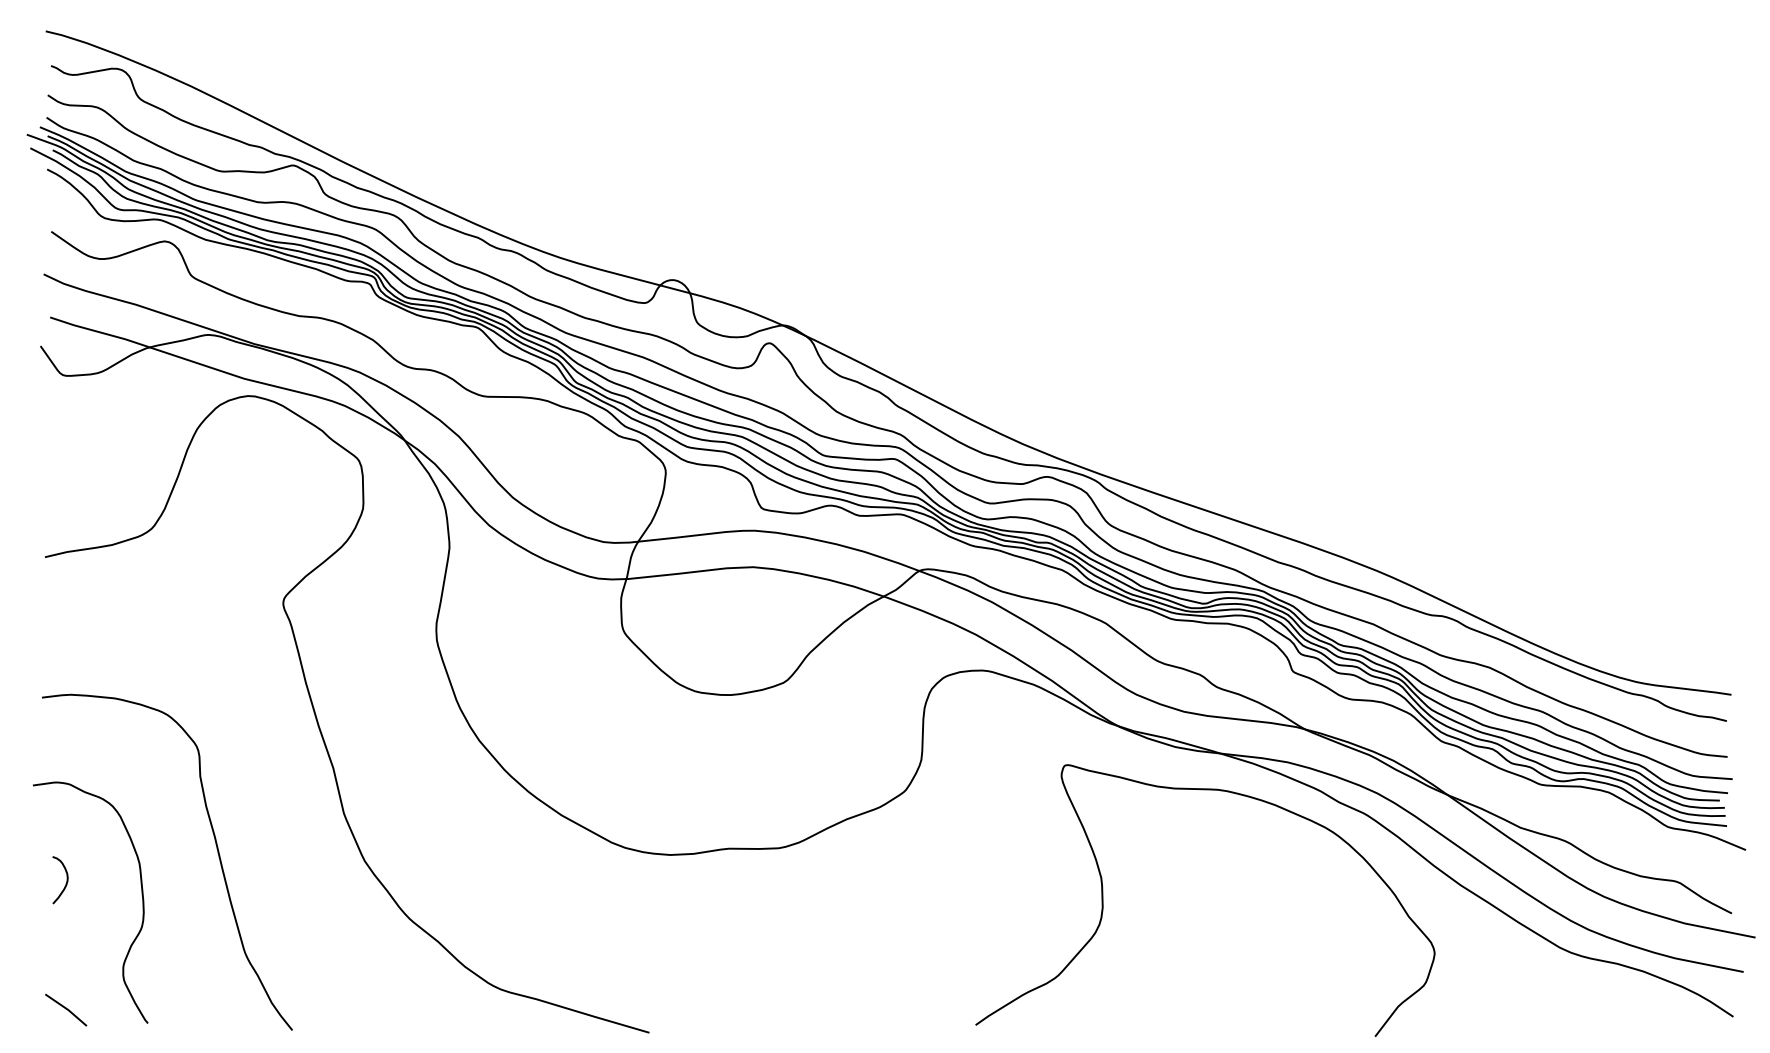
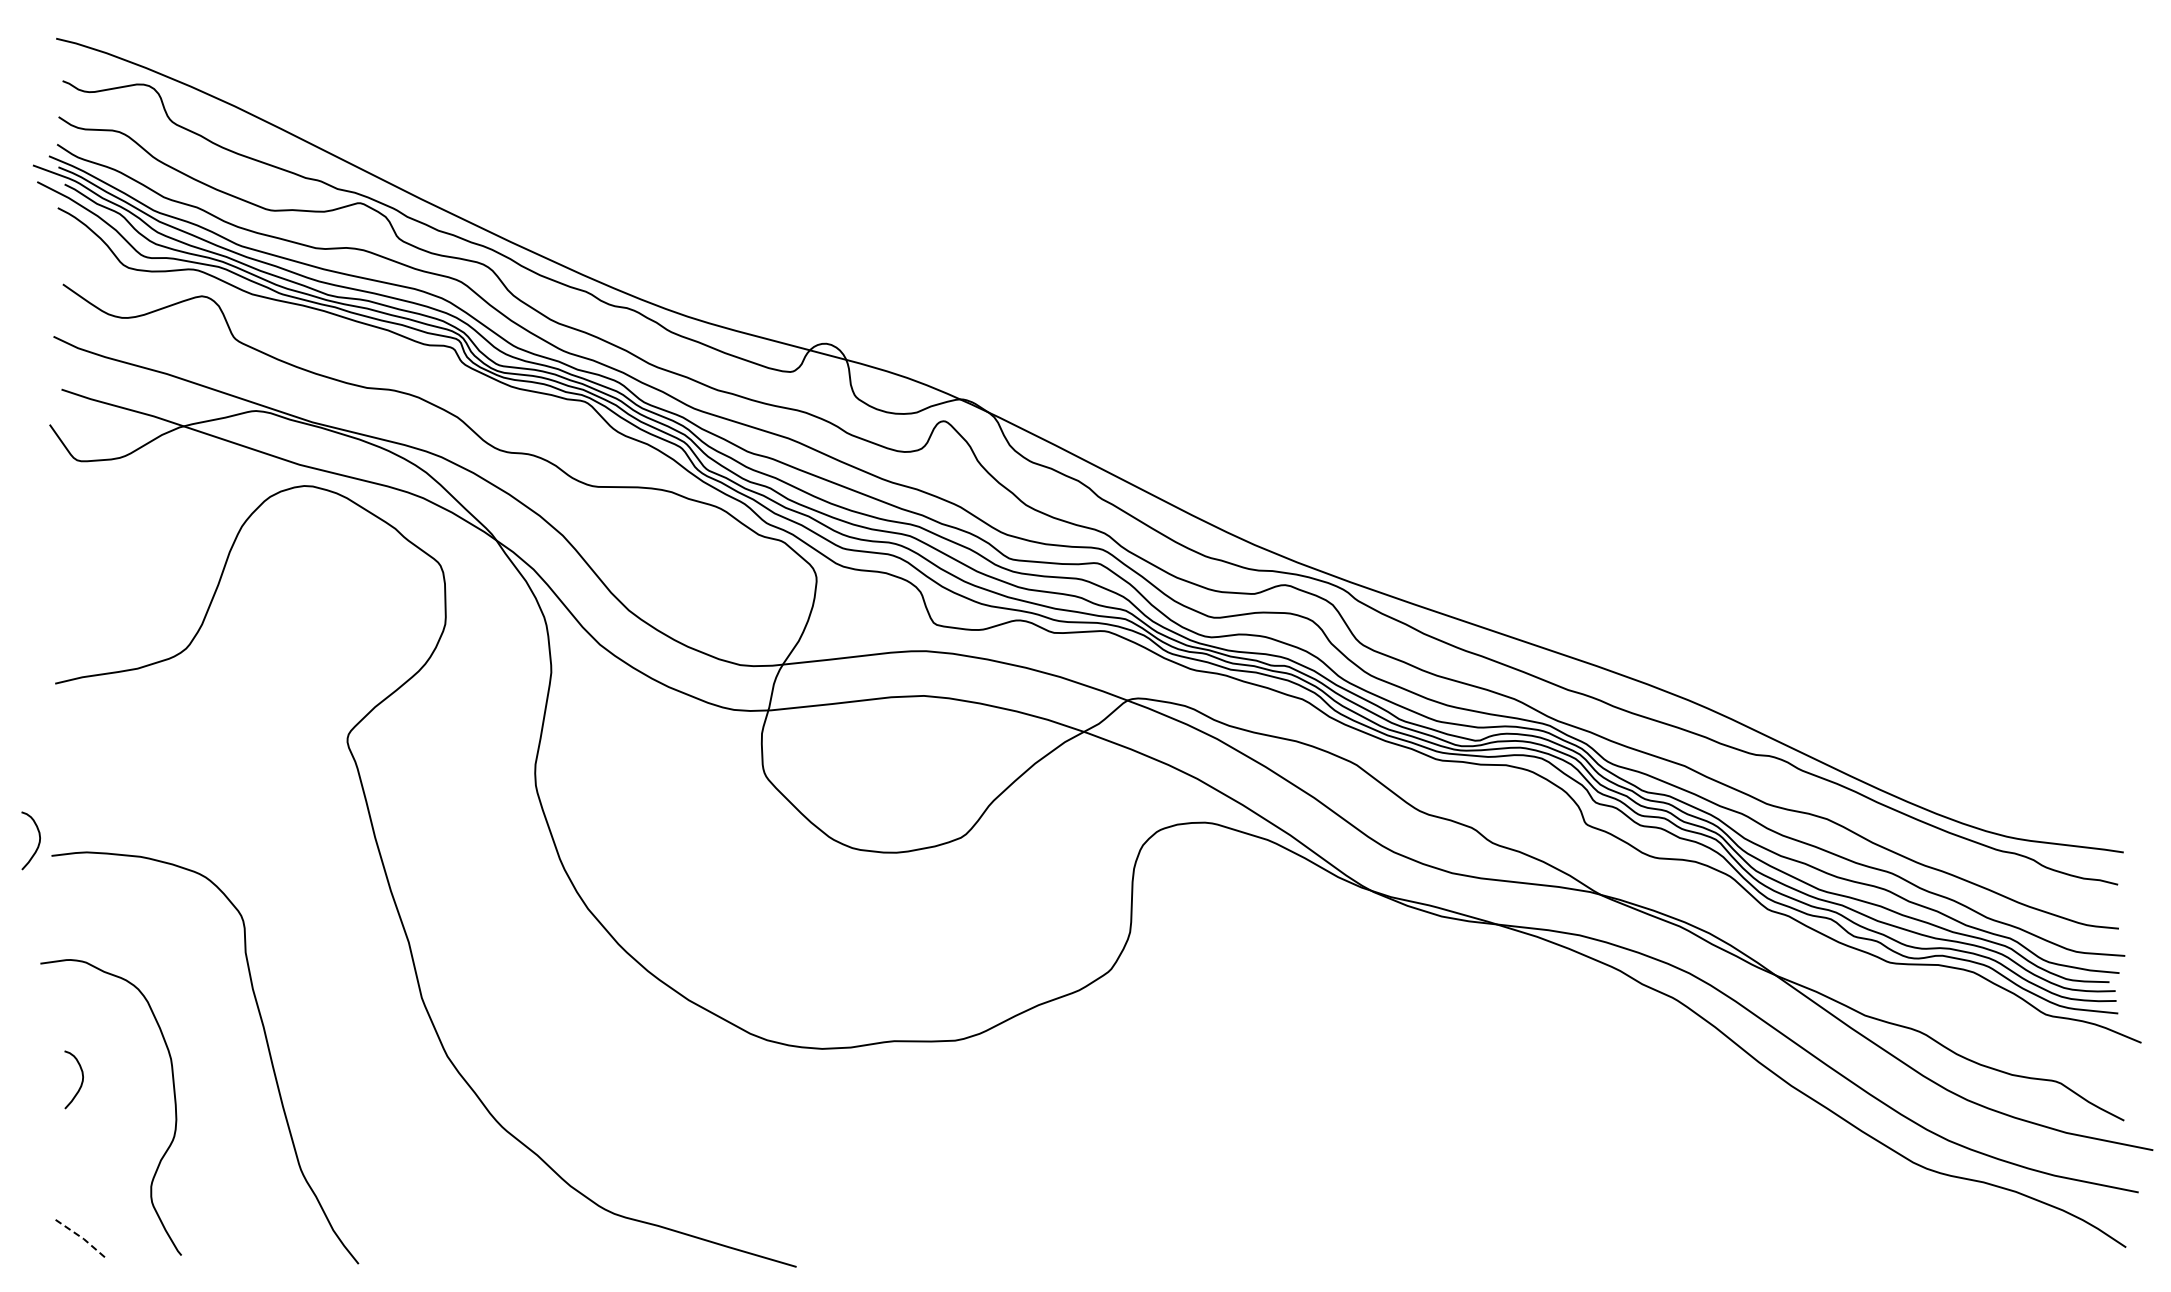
curve: (31, 686) -> (38, 842), added
curve: (1103, 900) -> (1353, 1104), removed
line: (67, 1009) -> (82, 1238), solid -> dashed

